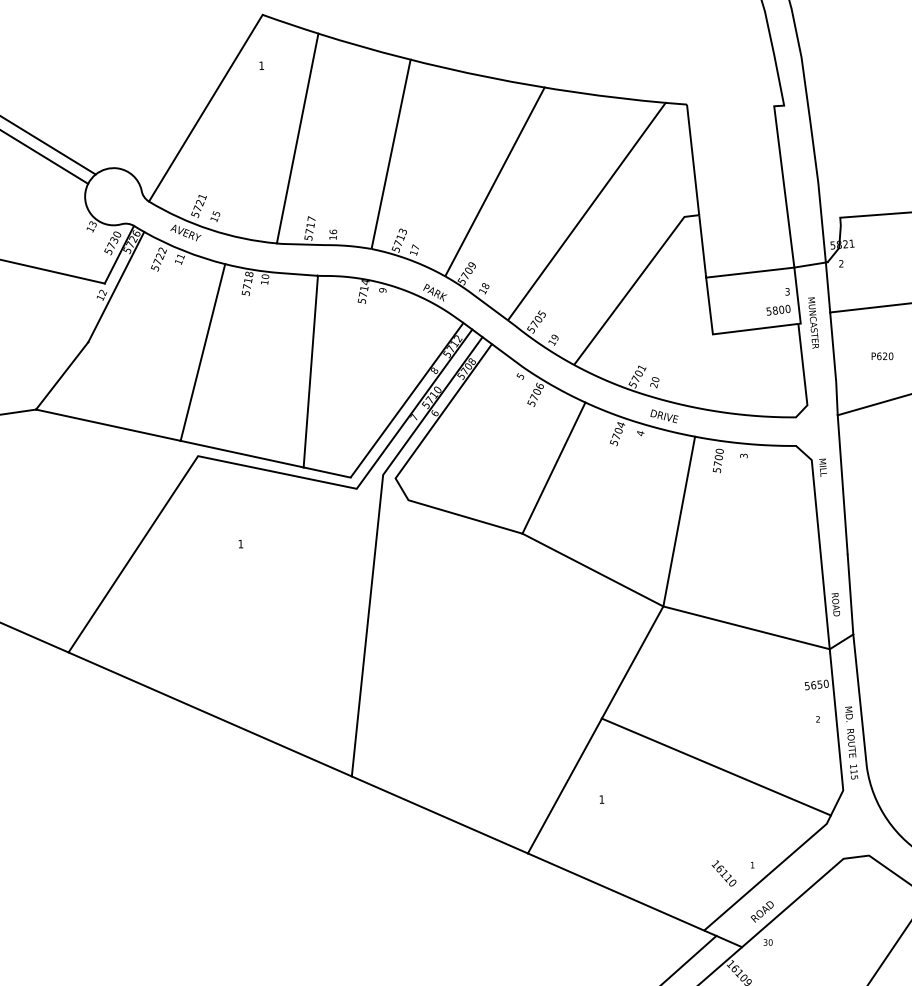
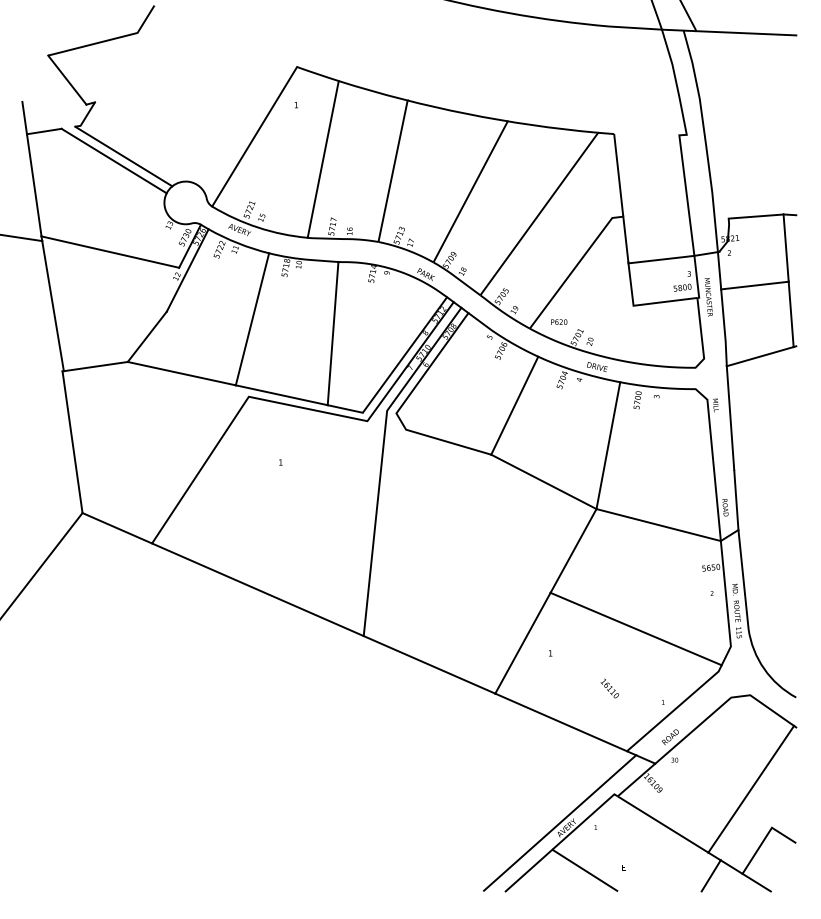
text: (882, 355) -> (559, 321), moved
text: (723, 873) -> (609, 688), moved

